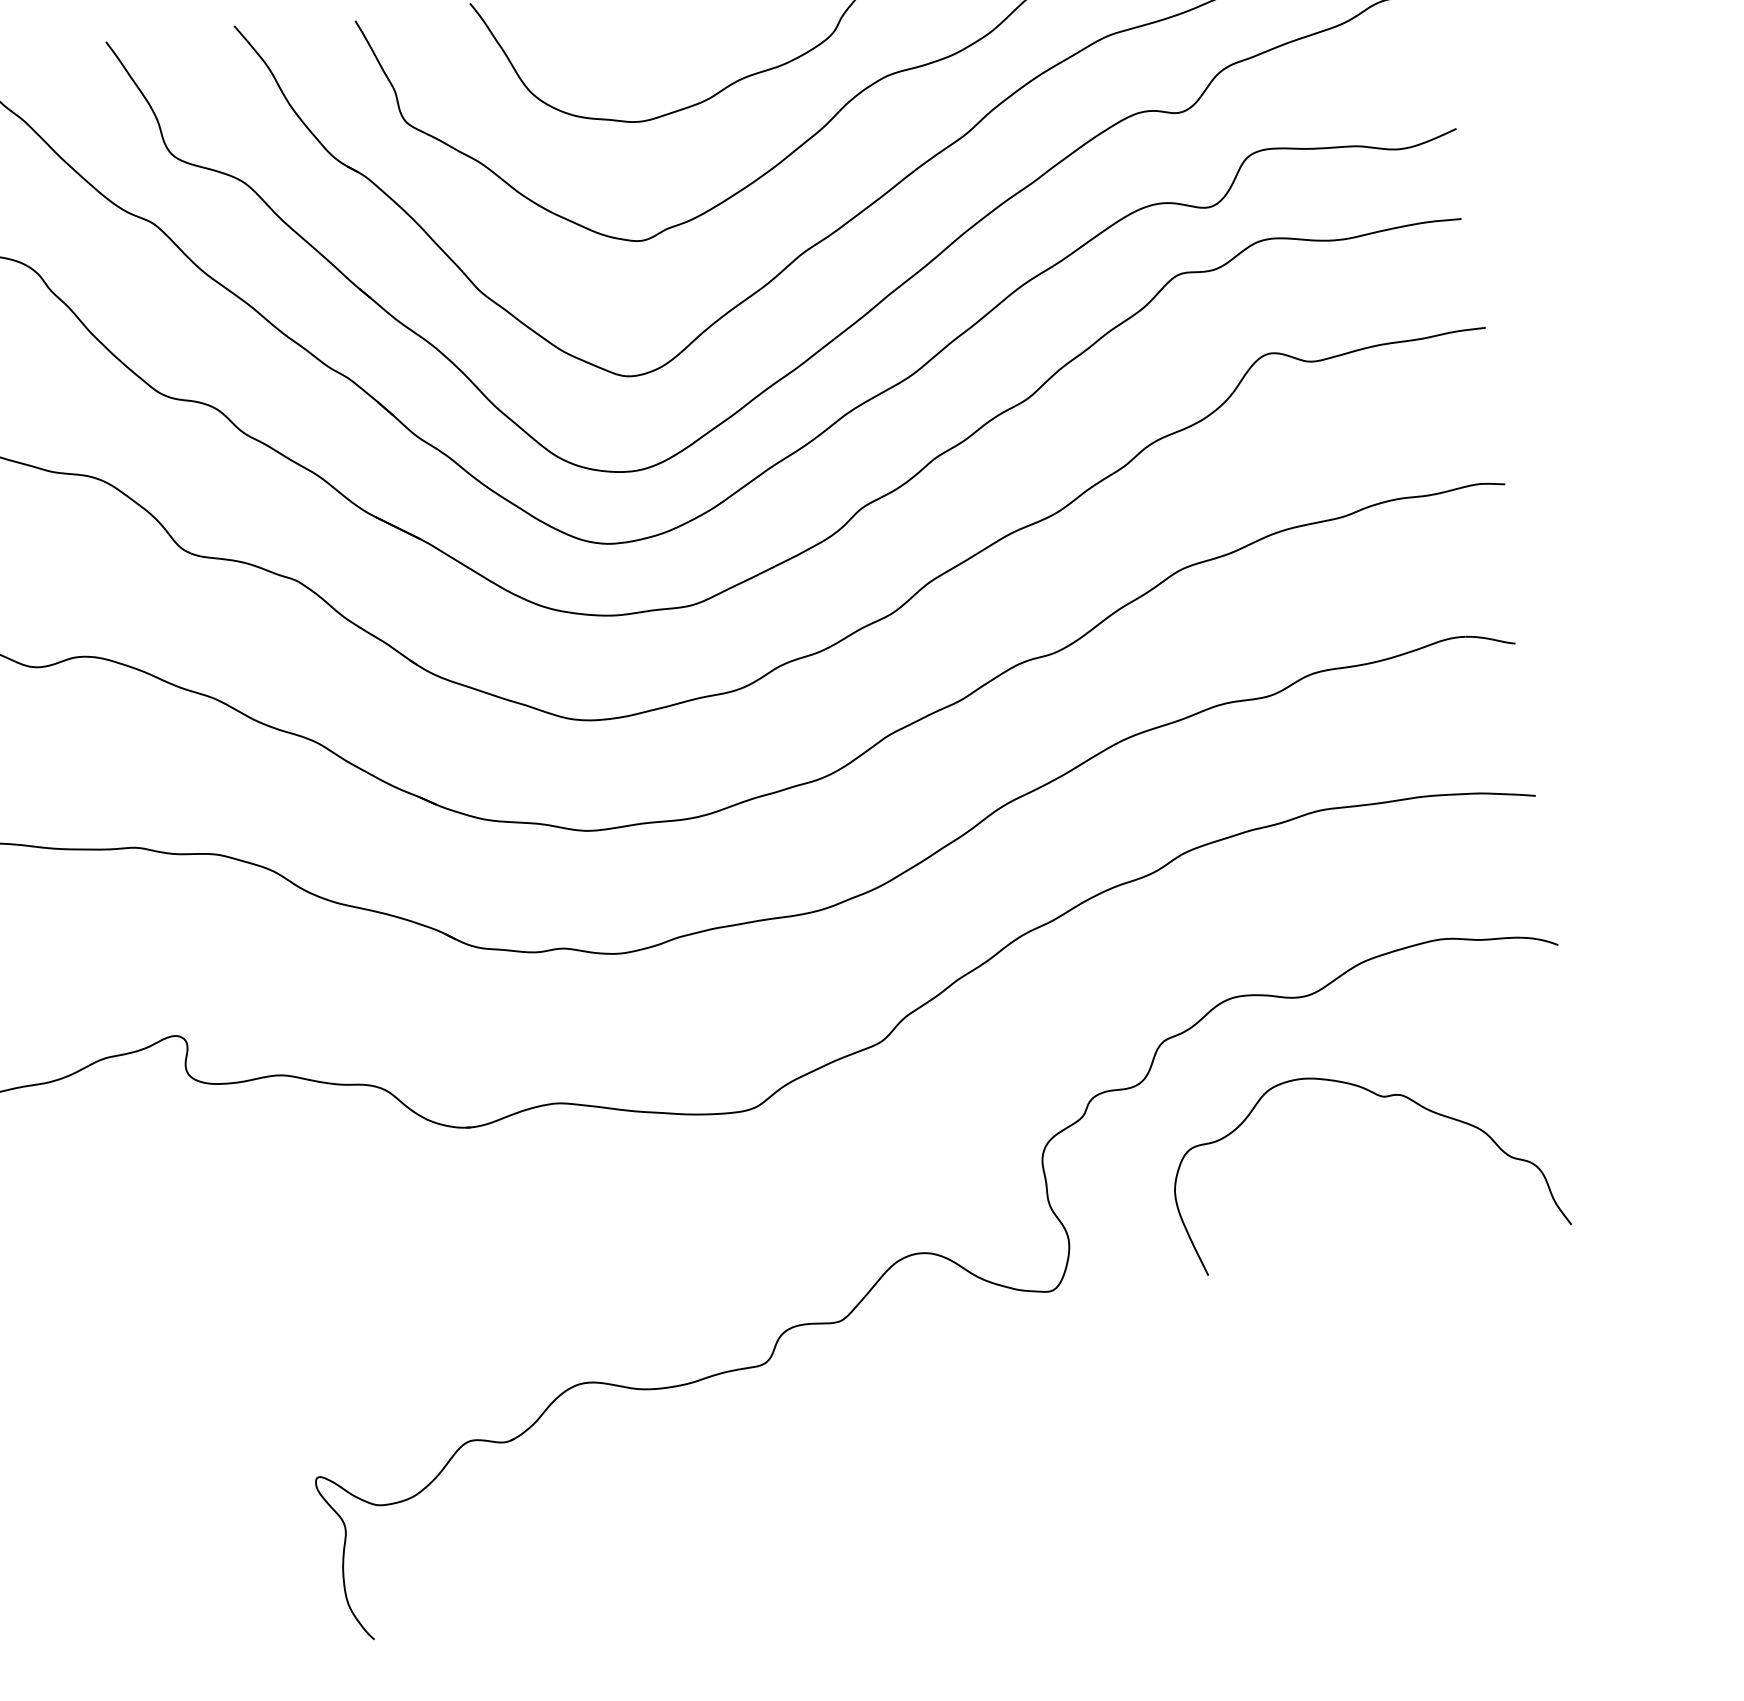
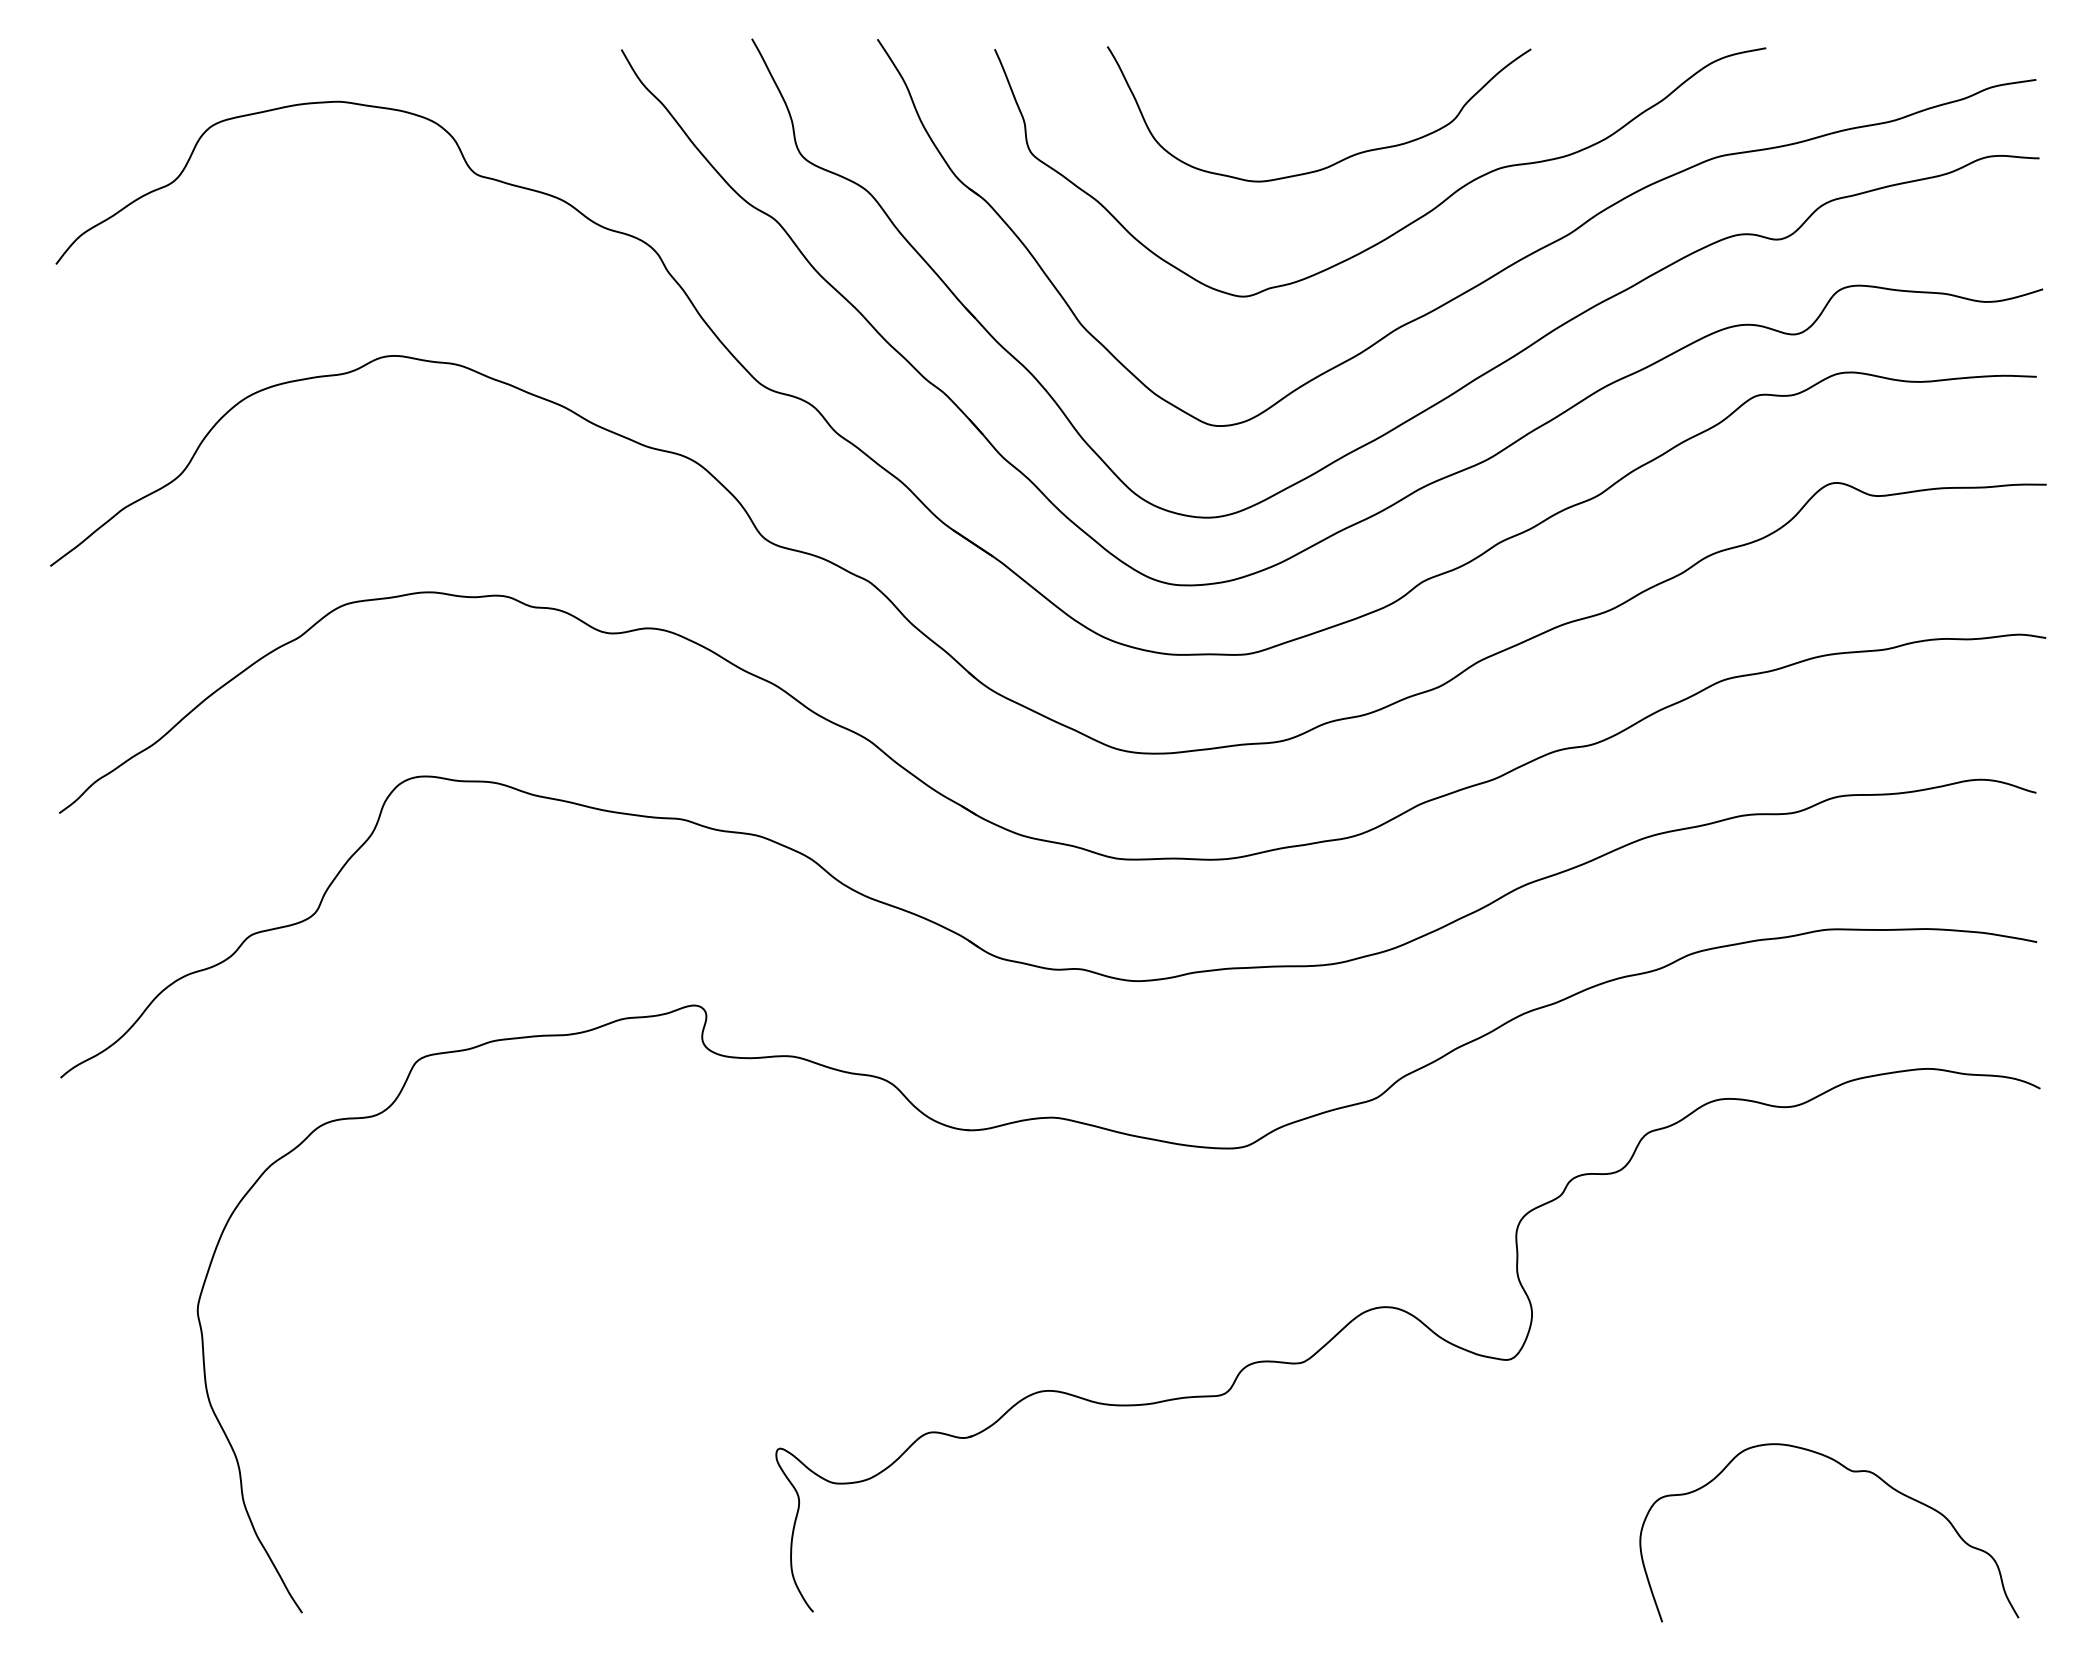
curve: (1382, 1097) -> (1852, 1472), moved

